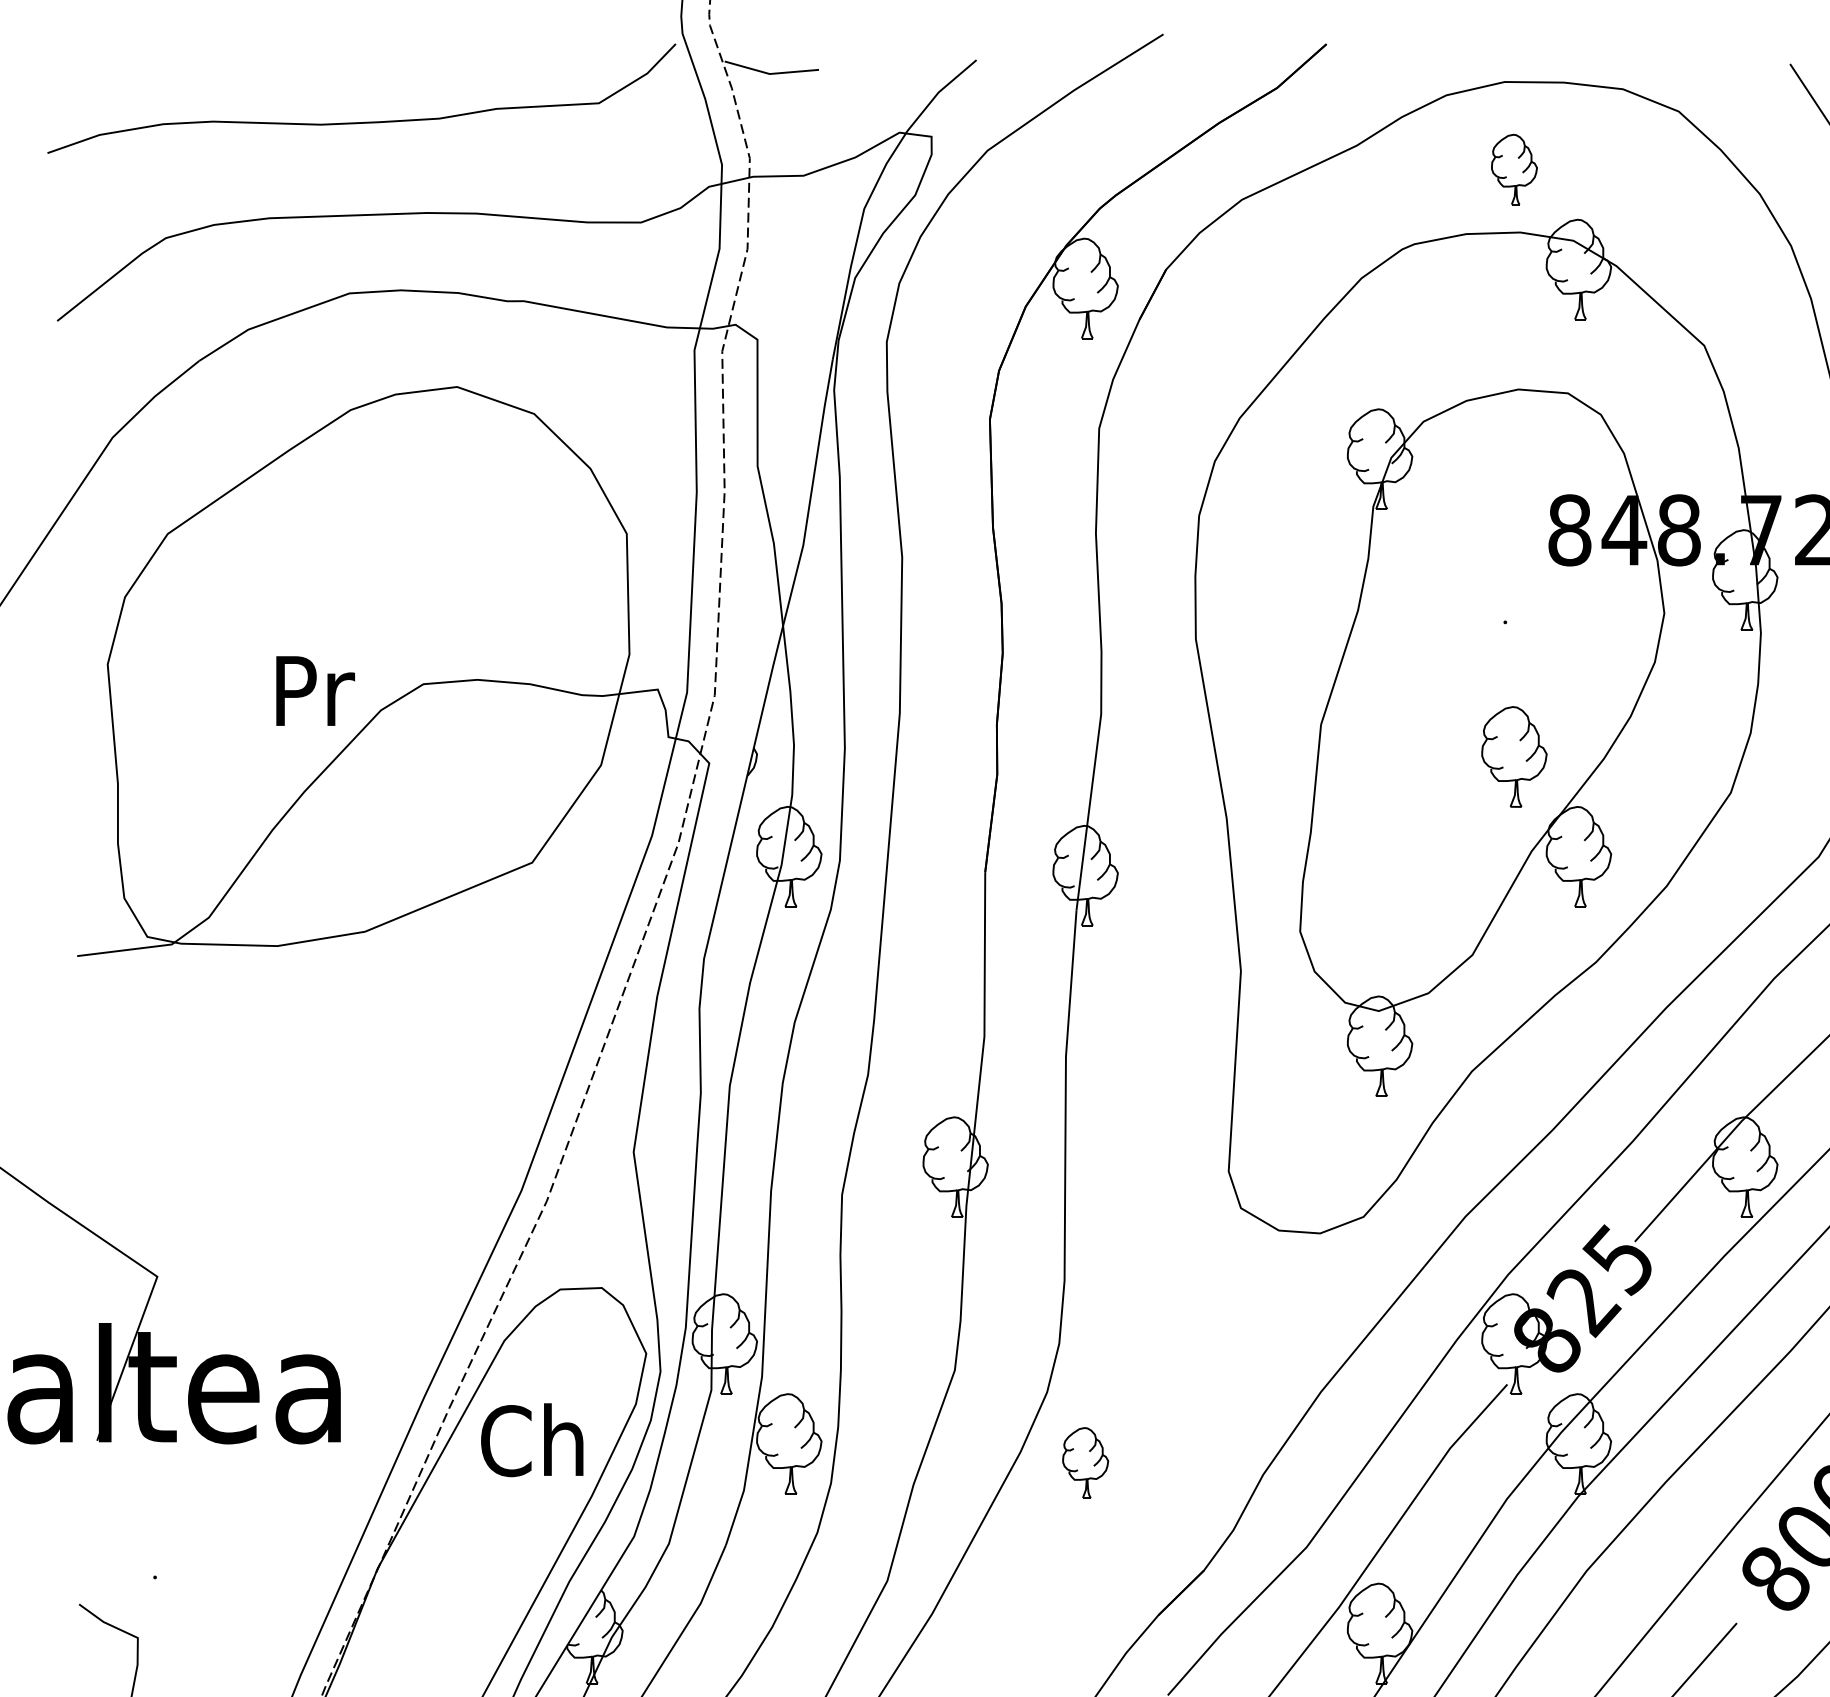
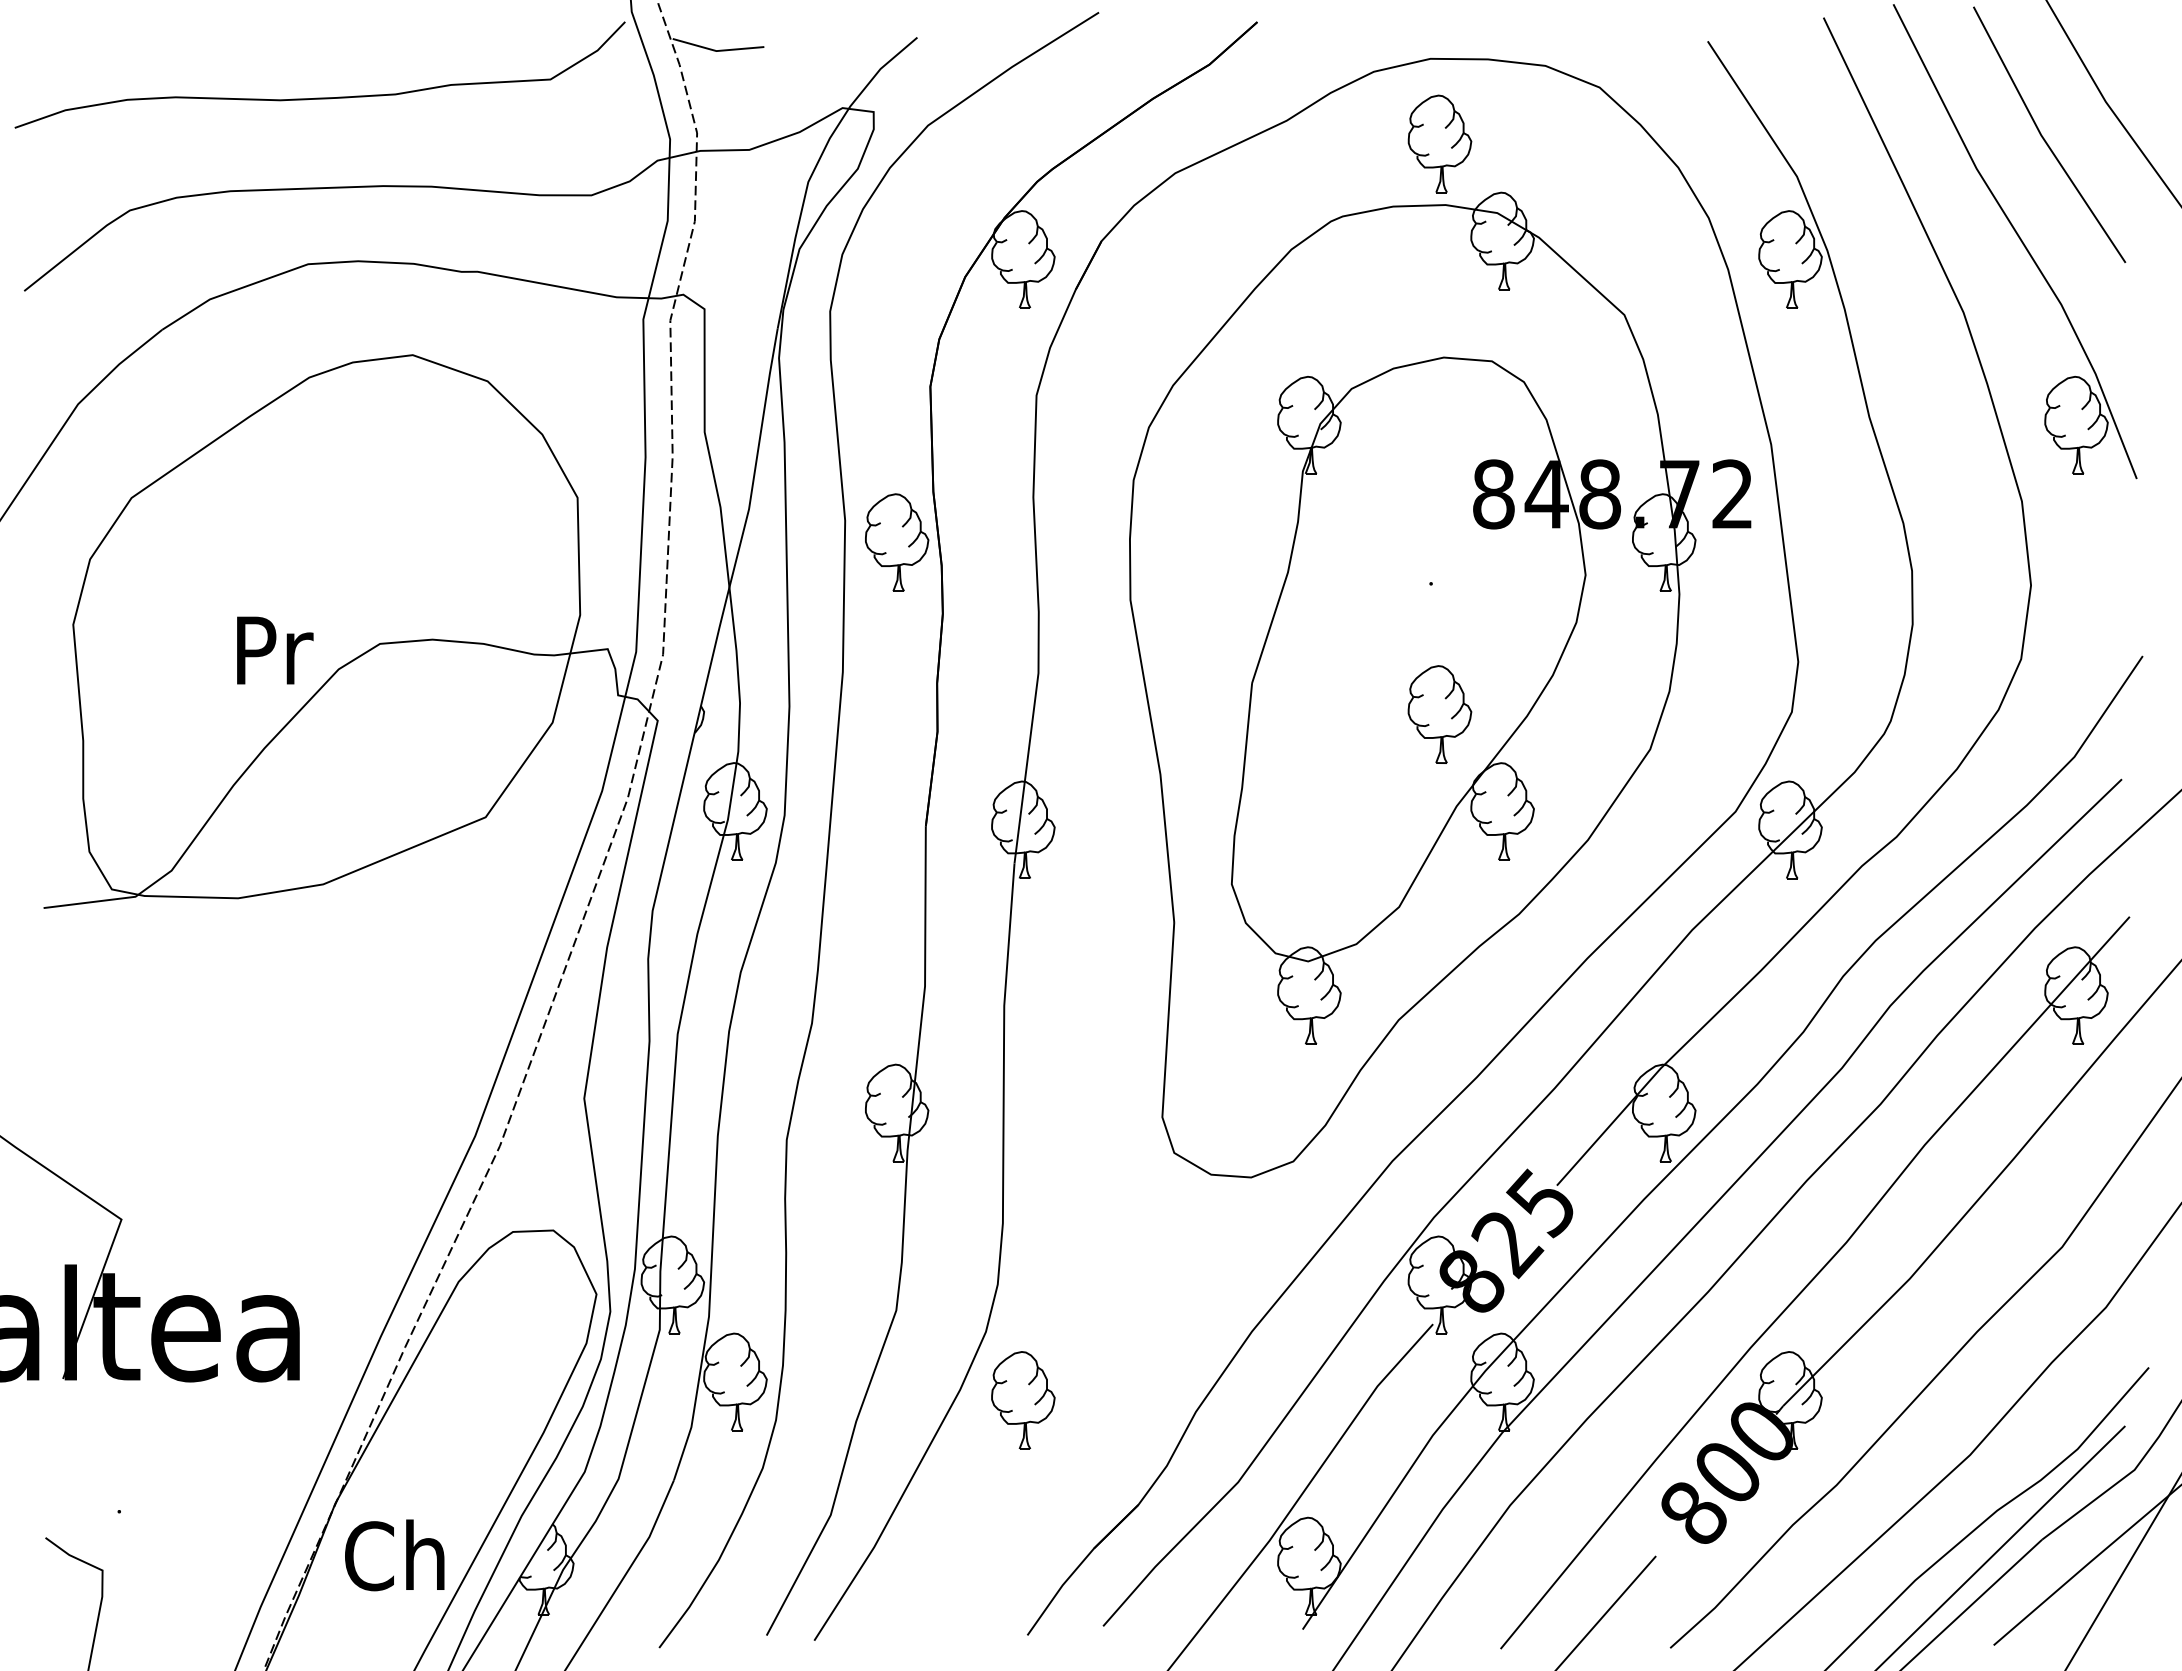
part: (1513, 169) -> (1439, 143), size x1.43
part: (956, 579) -> (897, 542), added
text: (532, 1440) -> (394, 1555), moved
part: (1085, 1462) -> (1023, 1400), size x1.43

